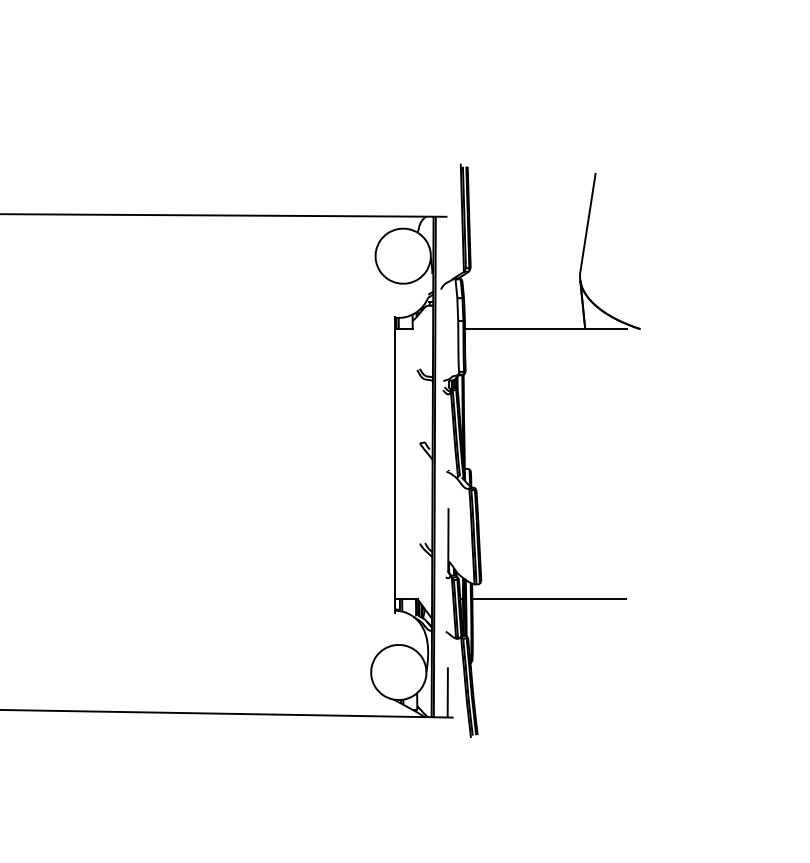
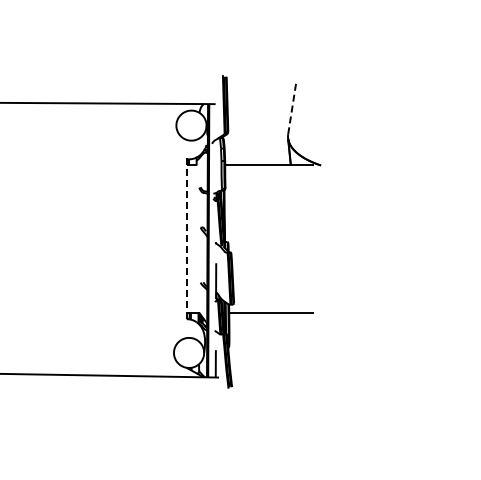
line: (588, 221) -> (292, 106), solid -> dashed
line: (394, 466) -> (186, 240), solid -> dashed

